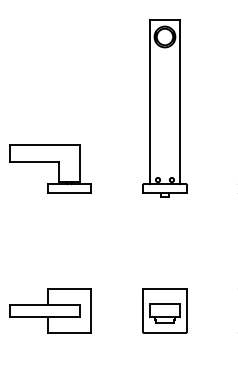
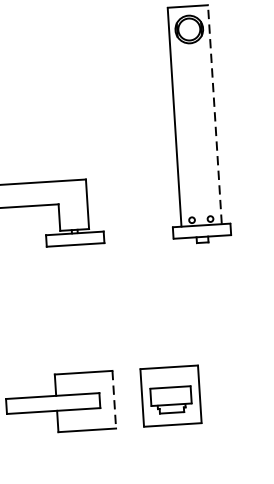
line: (180, 101) -> (215, 113), solid -> dashed
line: (91, 310) -> (114, 399), solid -> dashed
part: (164, 310) -> (170, 395), moved

